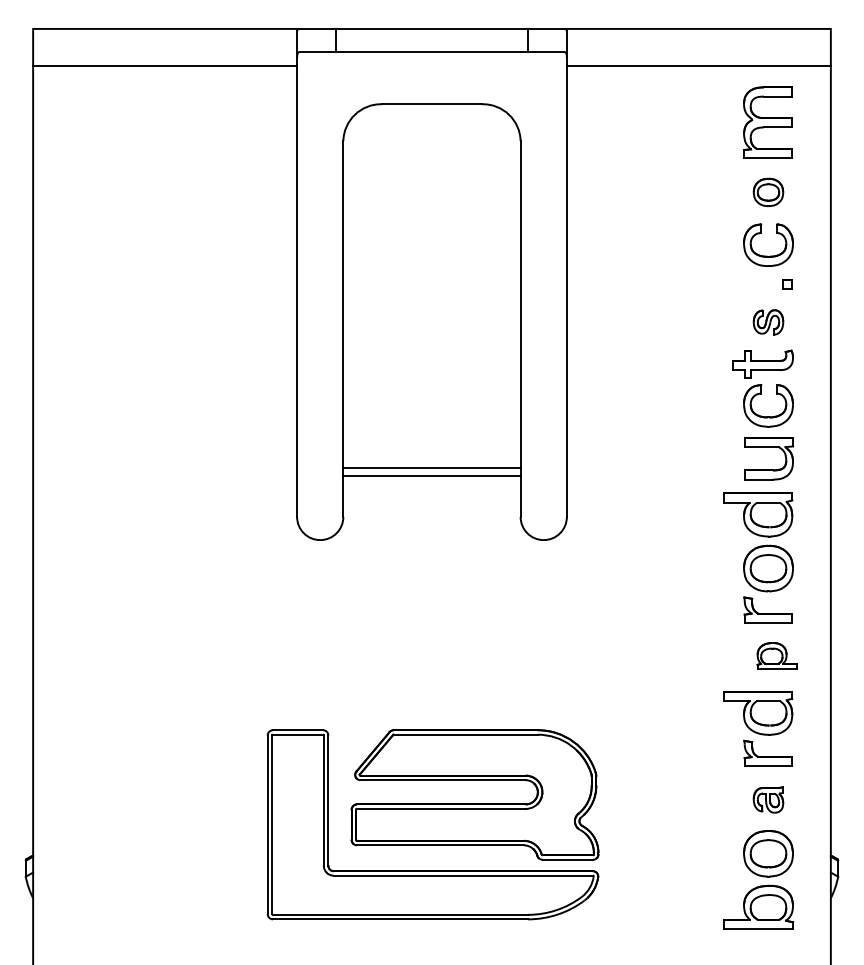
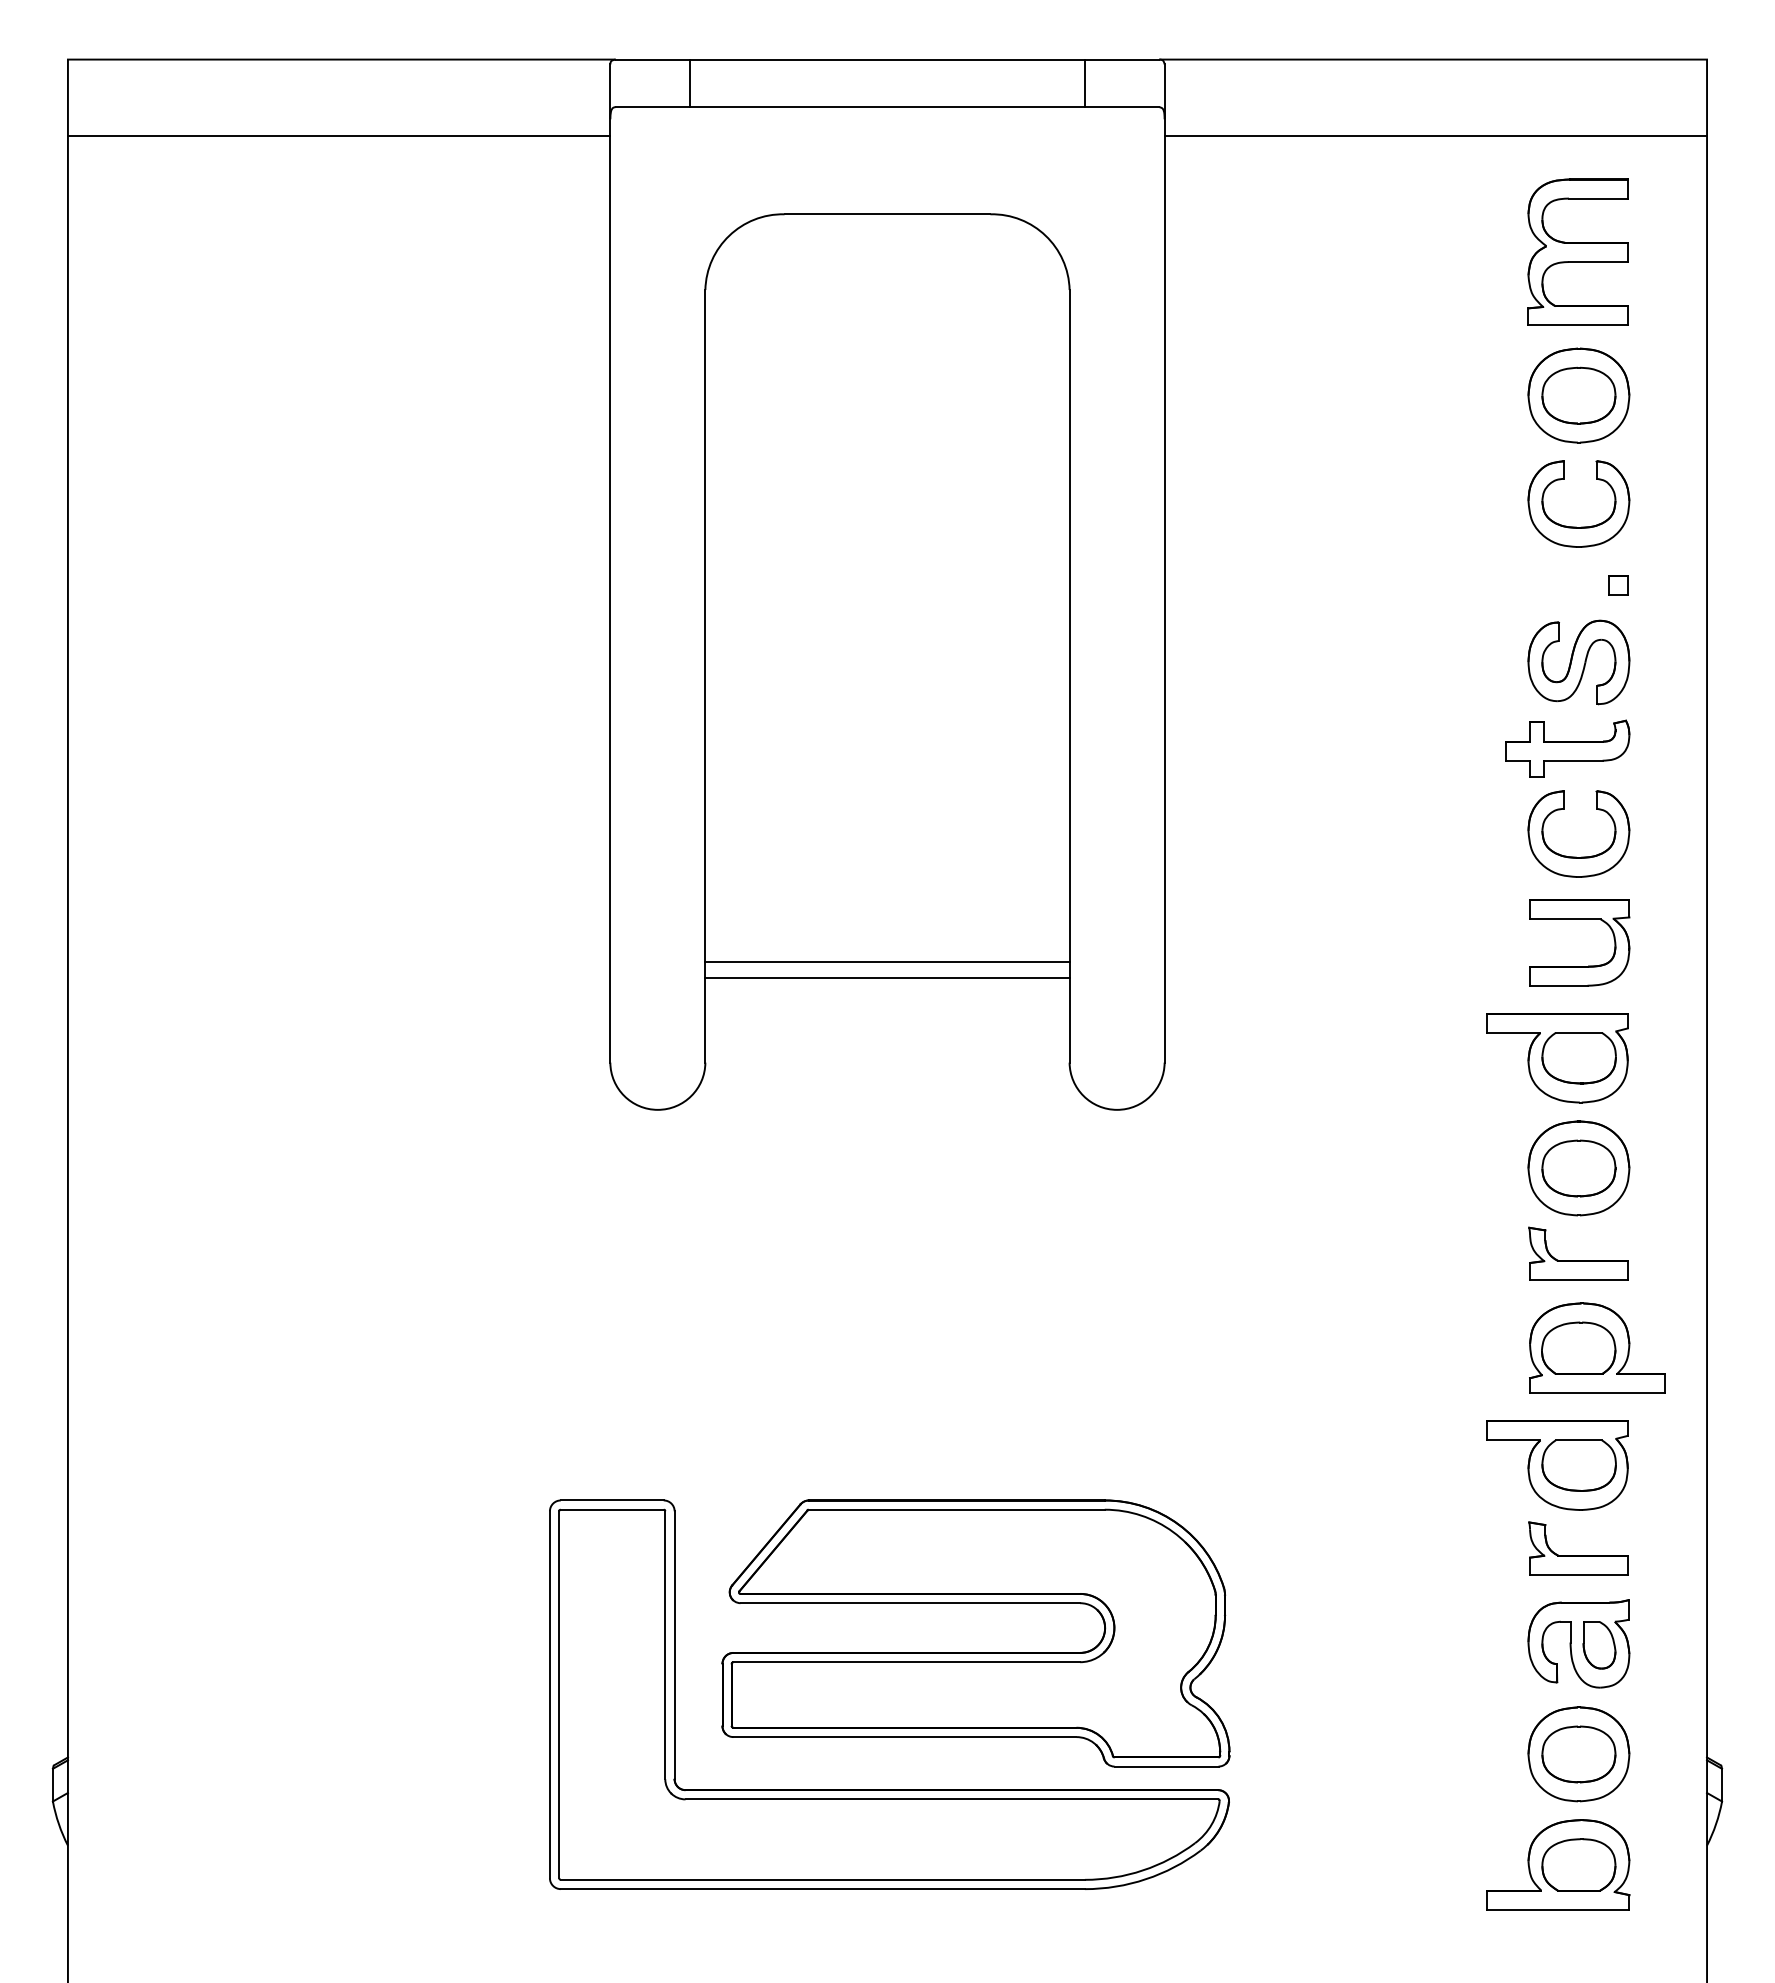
part: (768, 192) -> (1578, 395), size x1.67
part: (768, 322) -> (1578, 662), size x1.67
part: (776, 655) -> (1595, 1346), size x1.67
part: (768, 799) -> (1578, 1642), size x1.67

